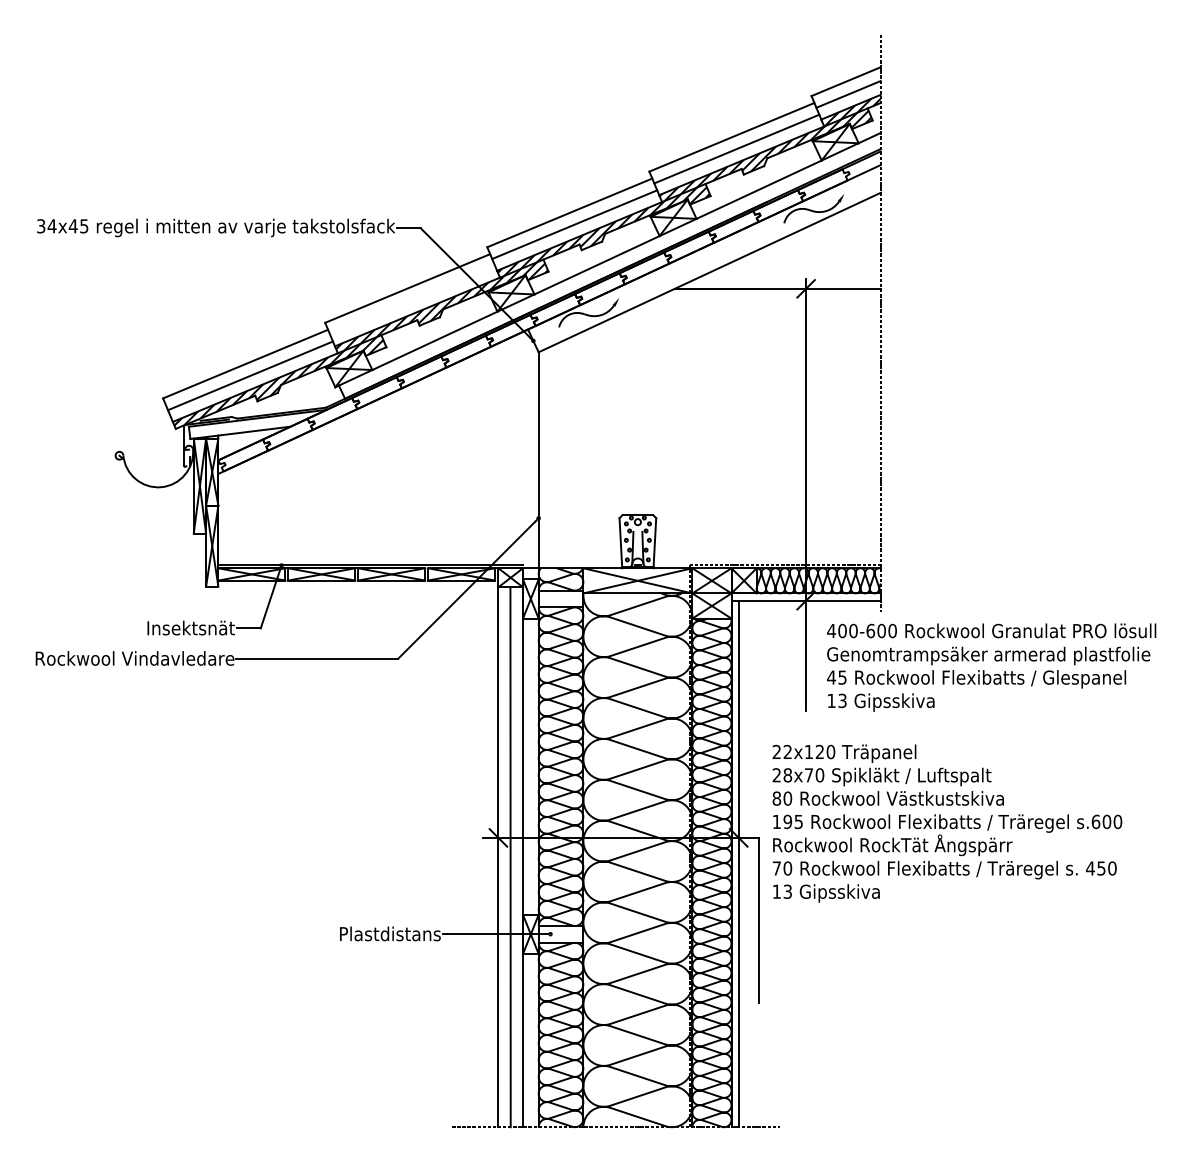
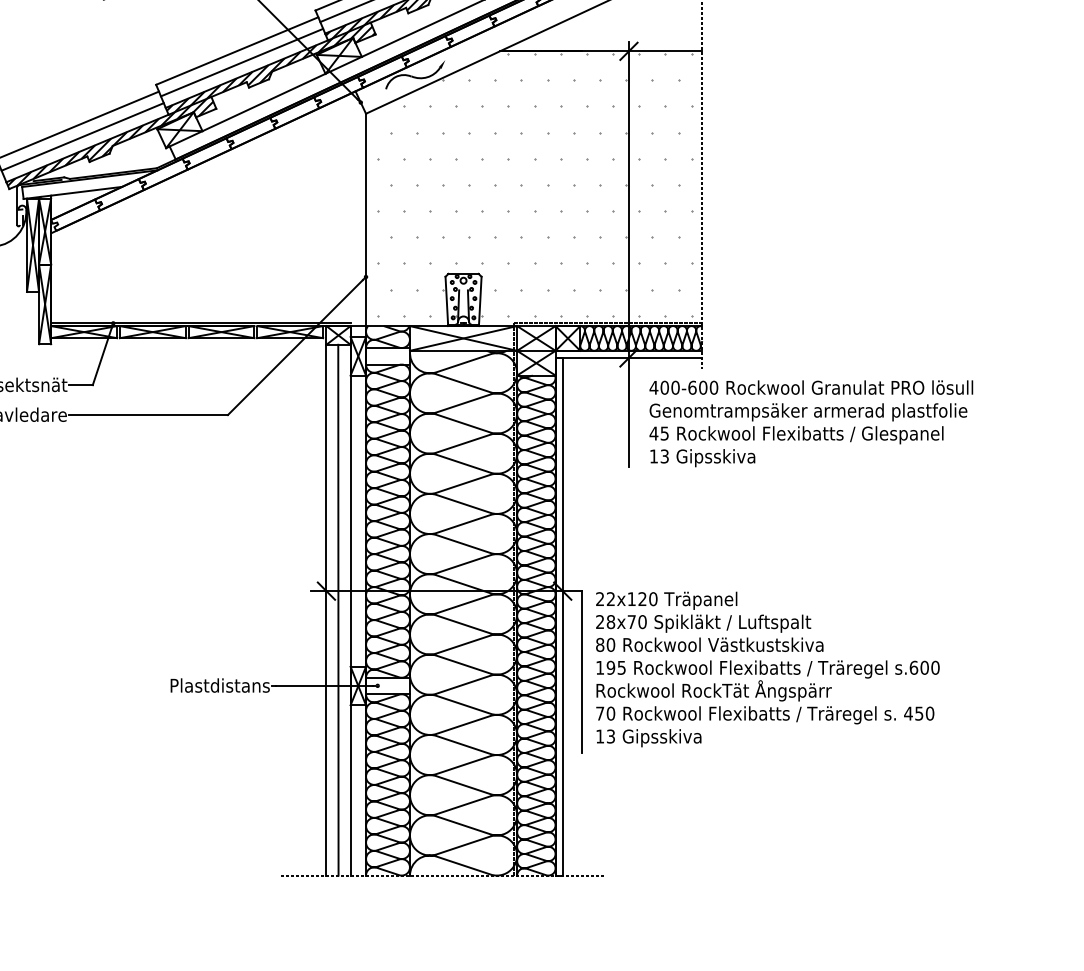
line: (412, 299) -> (241, 61), added
hatch: (709, 424) -> (533, 184), added
text: (947, 823) -> (767, 669), moved

